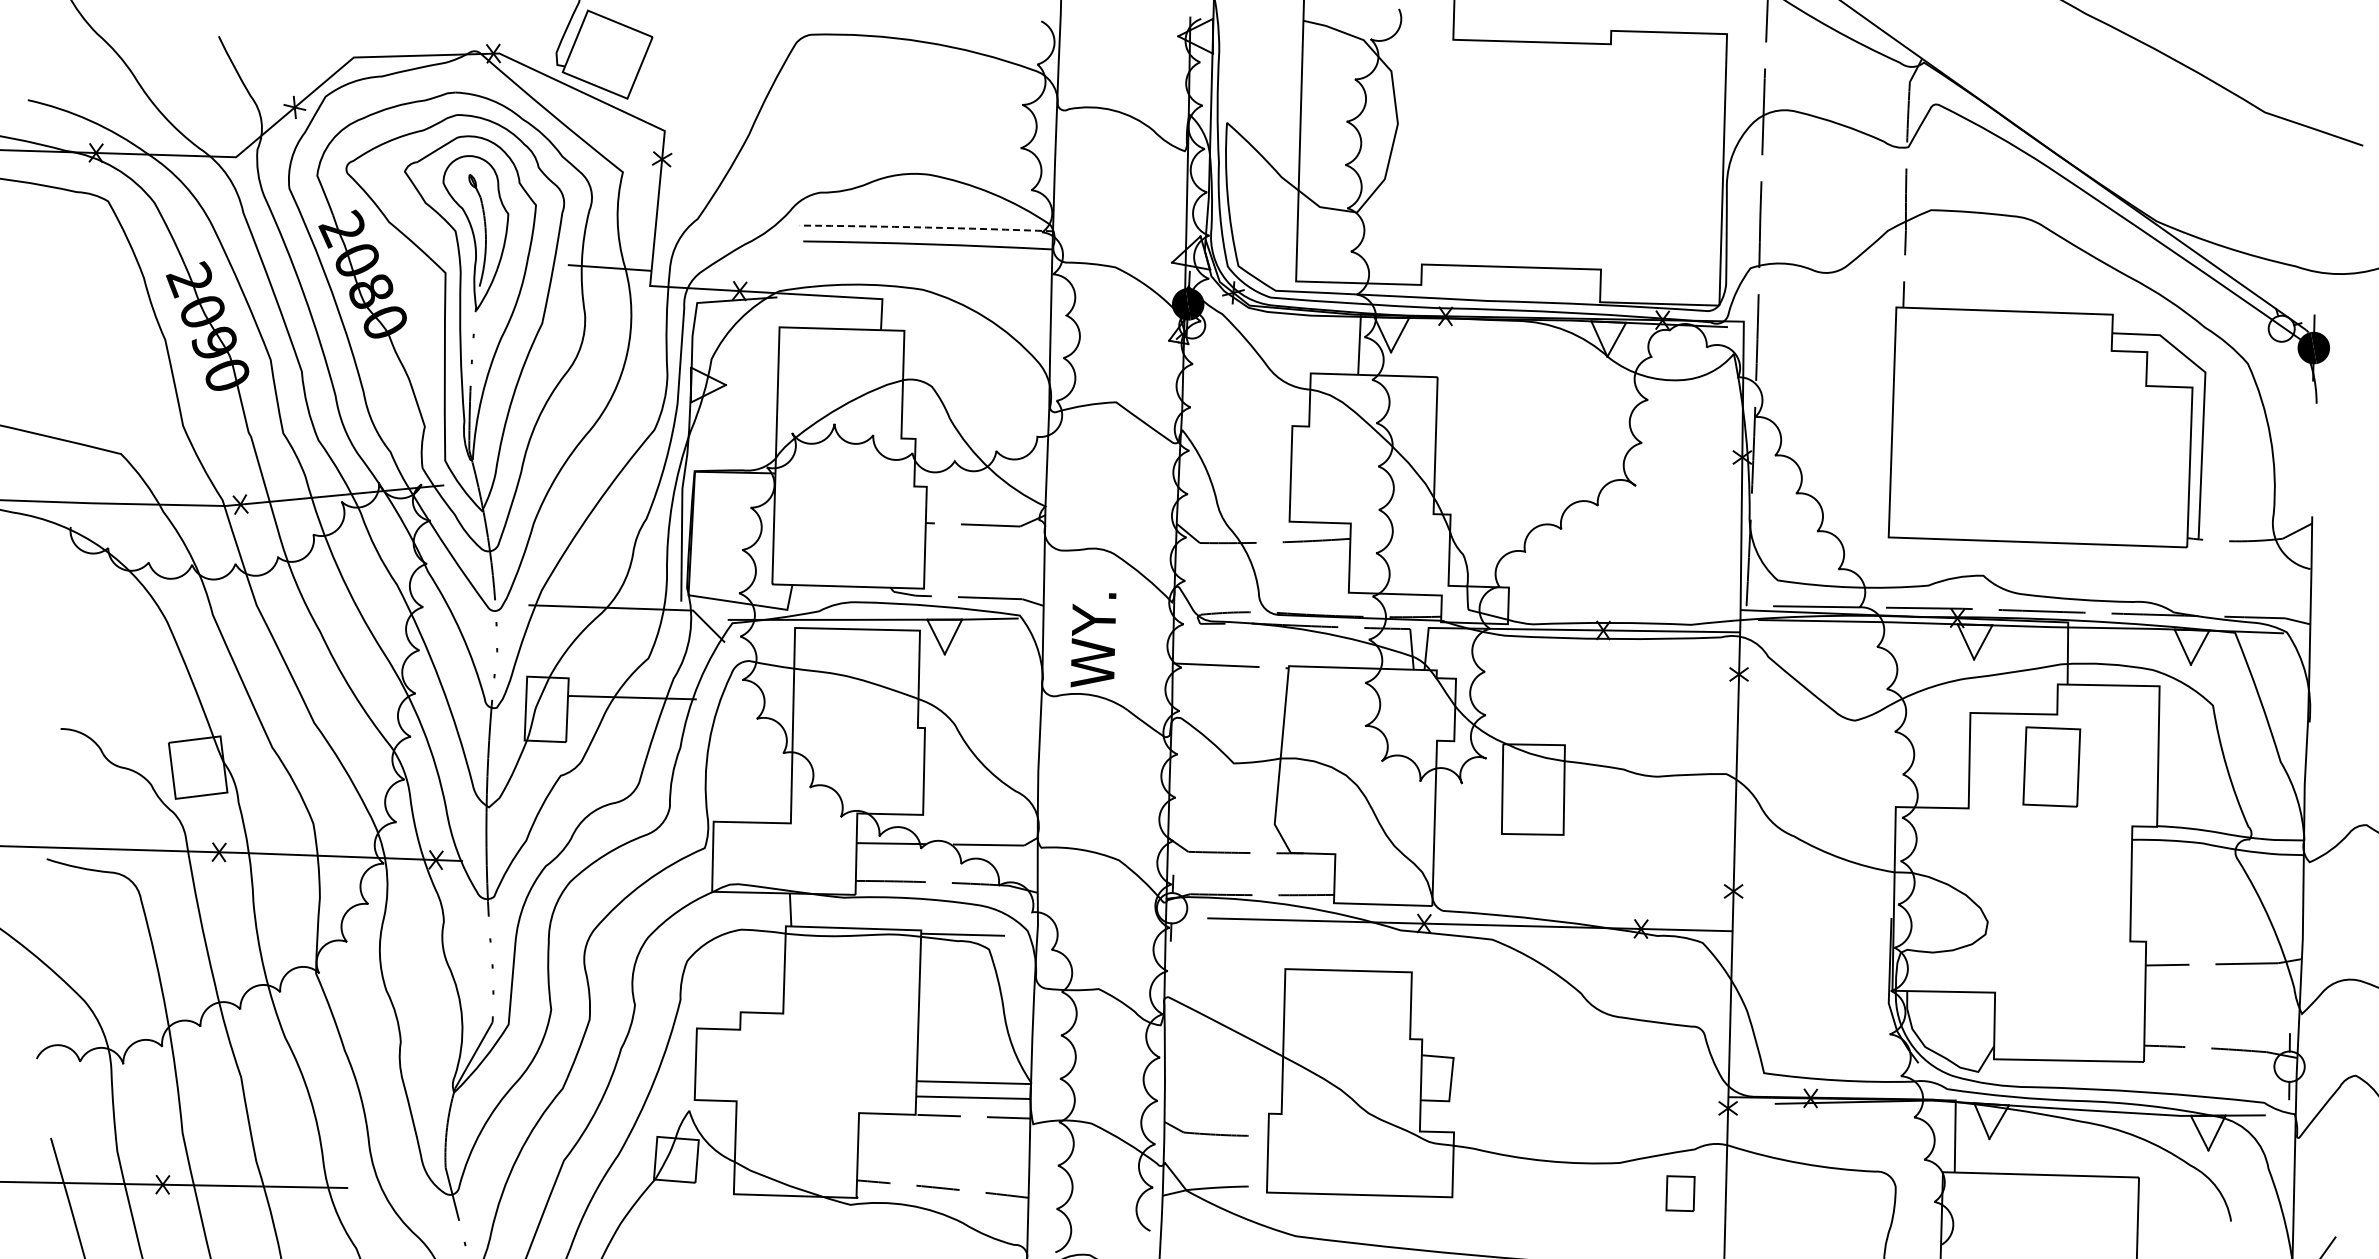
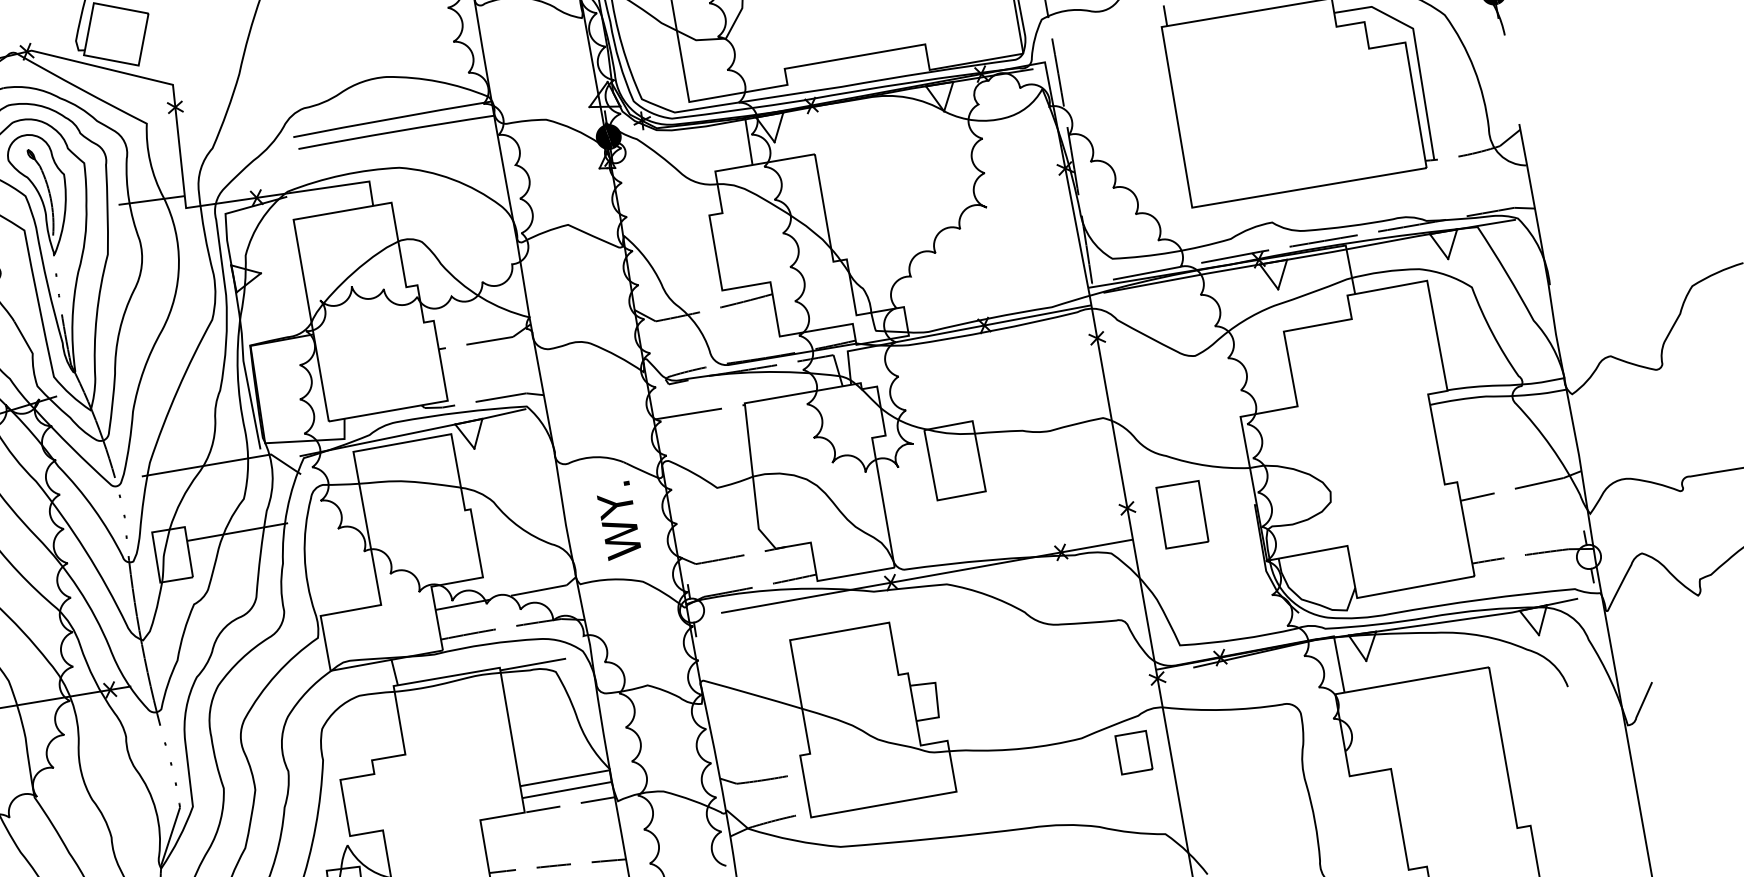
line: (926, 227) -> (392, 118), dashed -> solid
text: (1093, 640) -> (618, 520), moved
part: (2051, 766) -> (1182, 514), moved
part: (1680, 1193) -> (1133, 752), size x1.43

